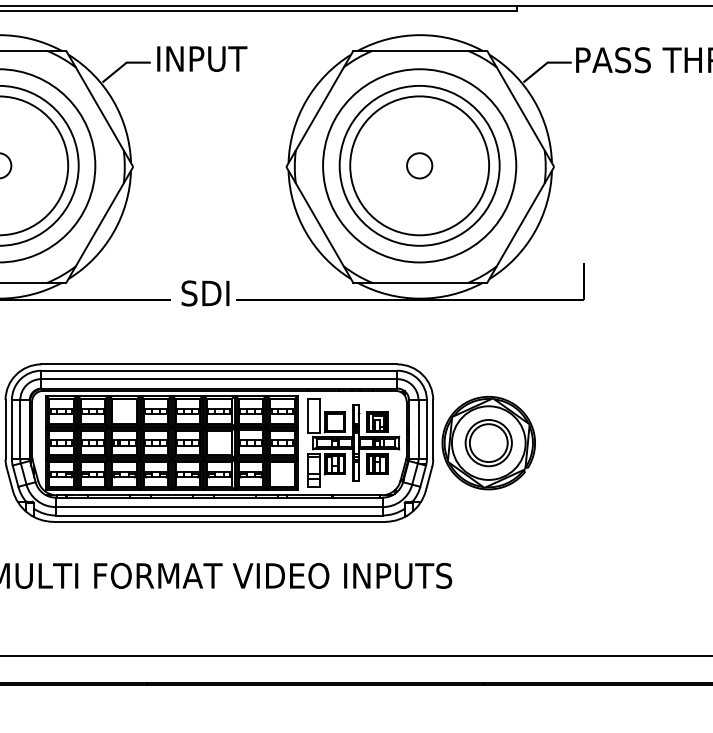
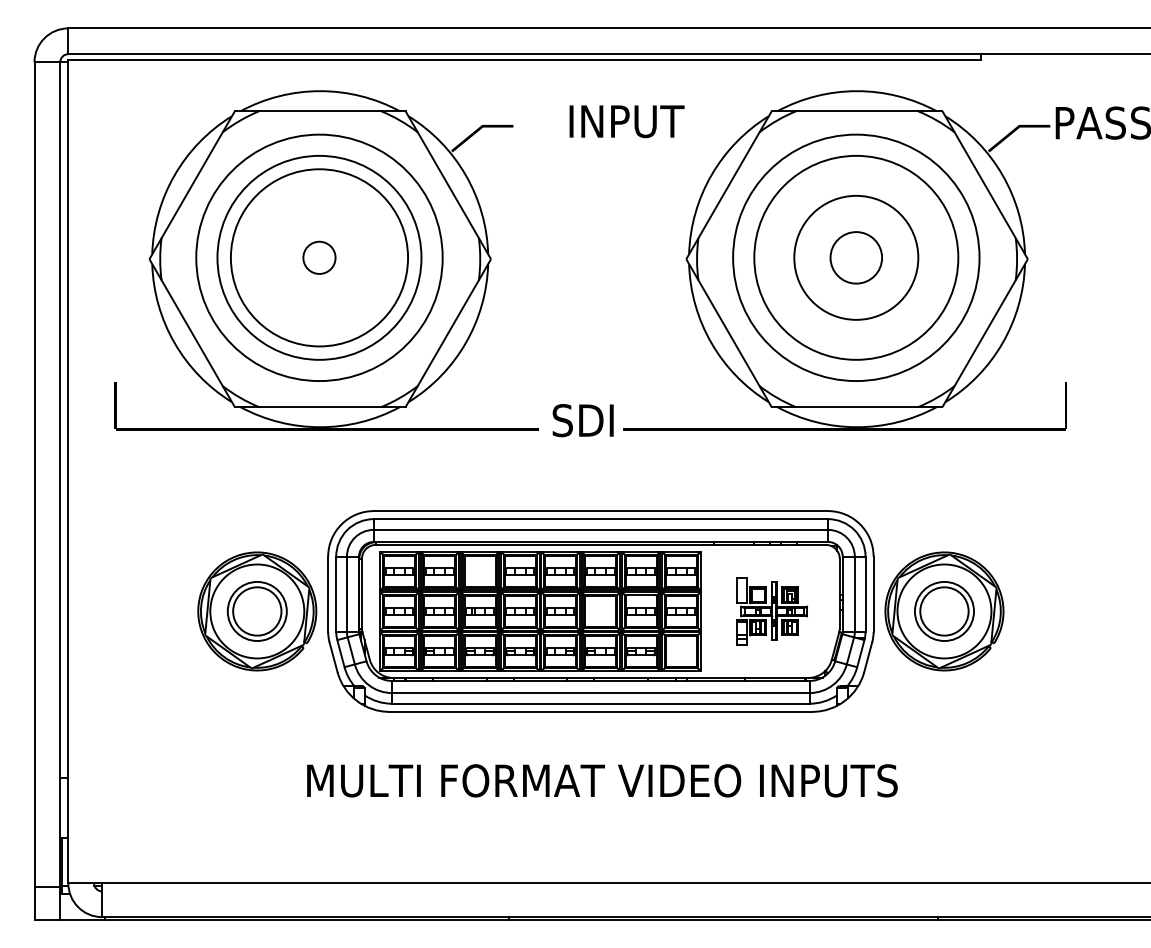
text: (201, 58) -> (626, 121), moved
circle: (419, 165) -> (855, 257), size x0.7
circle: (419, 165) -> (856, 257), size x1.6
part: (353, 443) -> (772, 611), size x0.6

